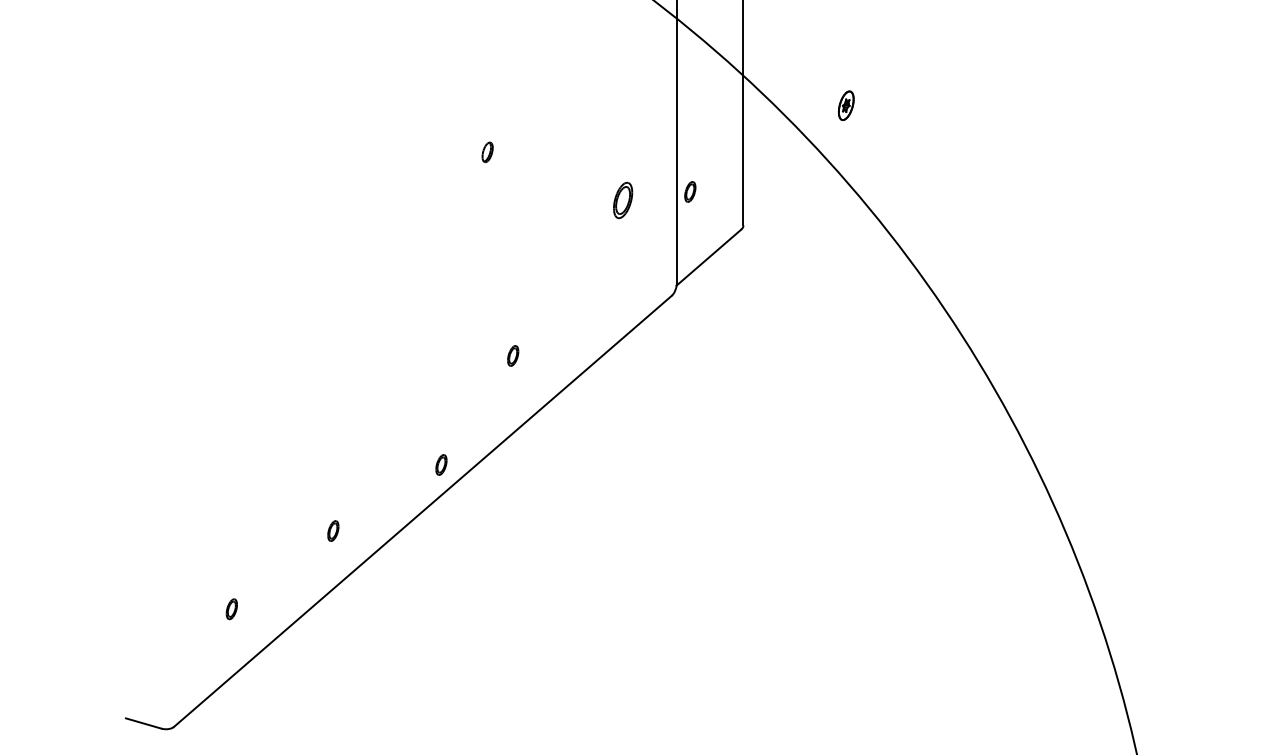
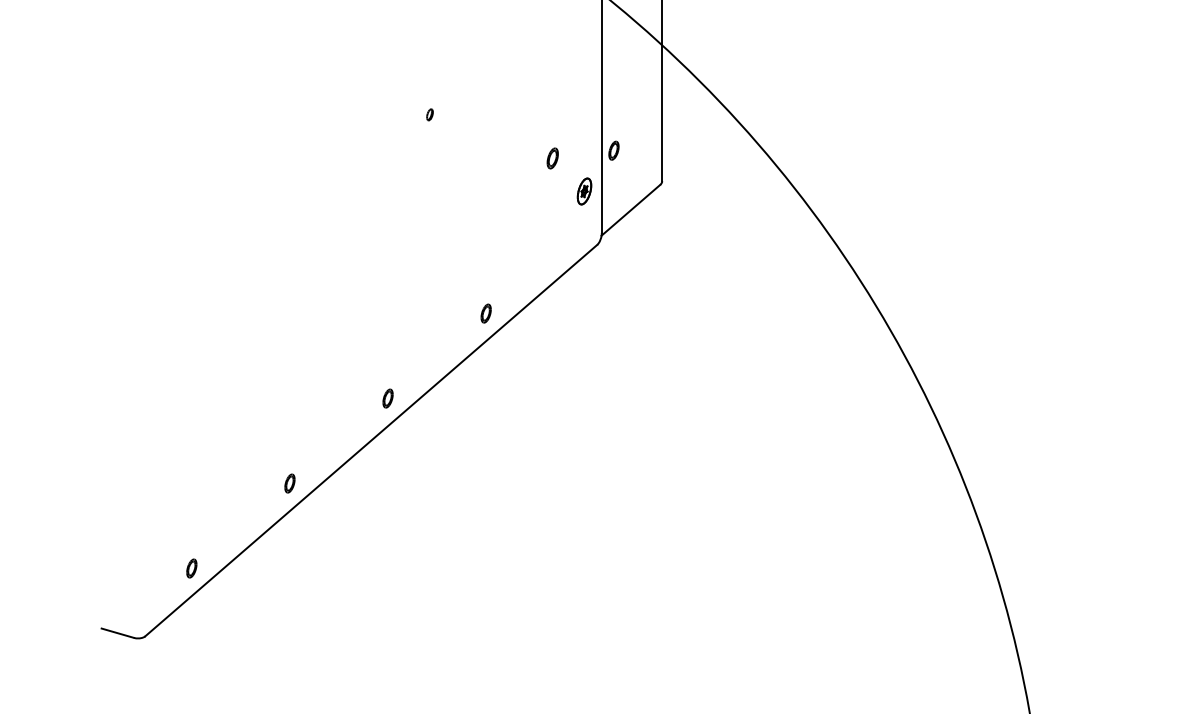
part: (846, 105) -> (584, 191), moved
part: (487, 152) -> (429, 114), size x0.62
part: (622, 200) -> (552, 158), size x0.62
part: (512, 355) -> (485, 313), moved
part: (332, 531) -> (289, 483), moved
part: (231, 609) -> (191, 568), moved

